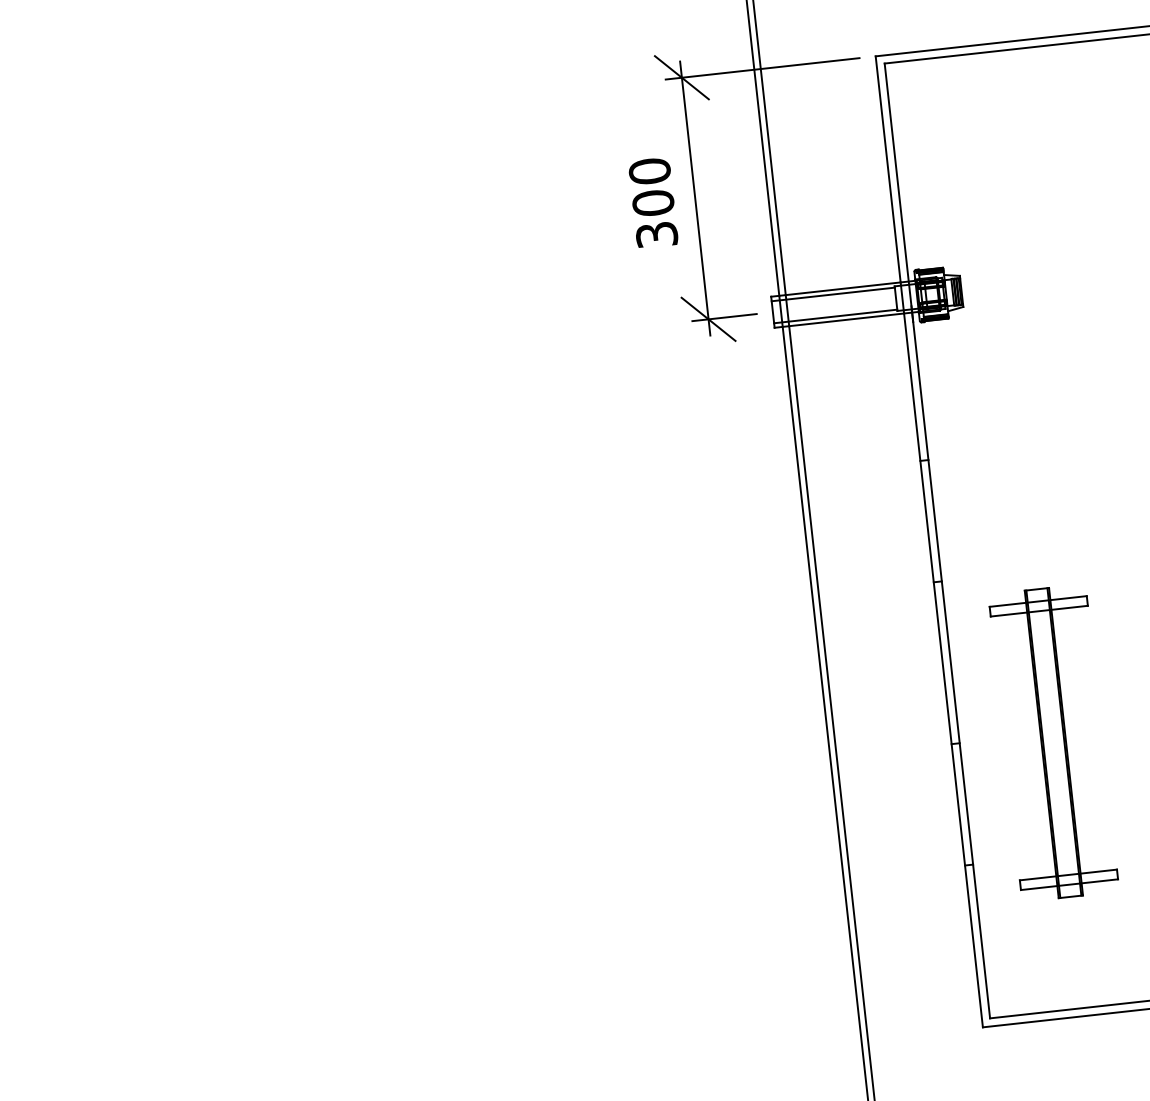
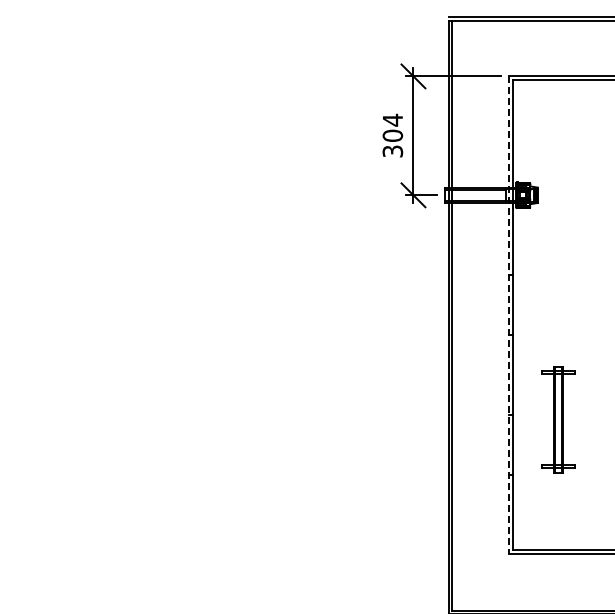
text: (648, 169) -> (392, 119), 300 -> 304
line: (928, 542) -> (508, 315), solid -> dashed
part: (1053, 742) -> (558, 419), size x0.7

